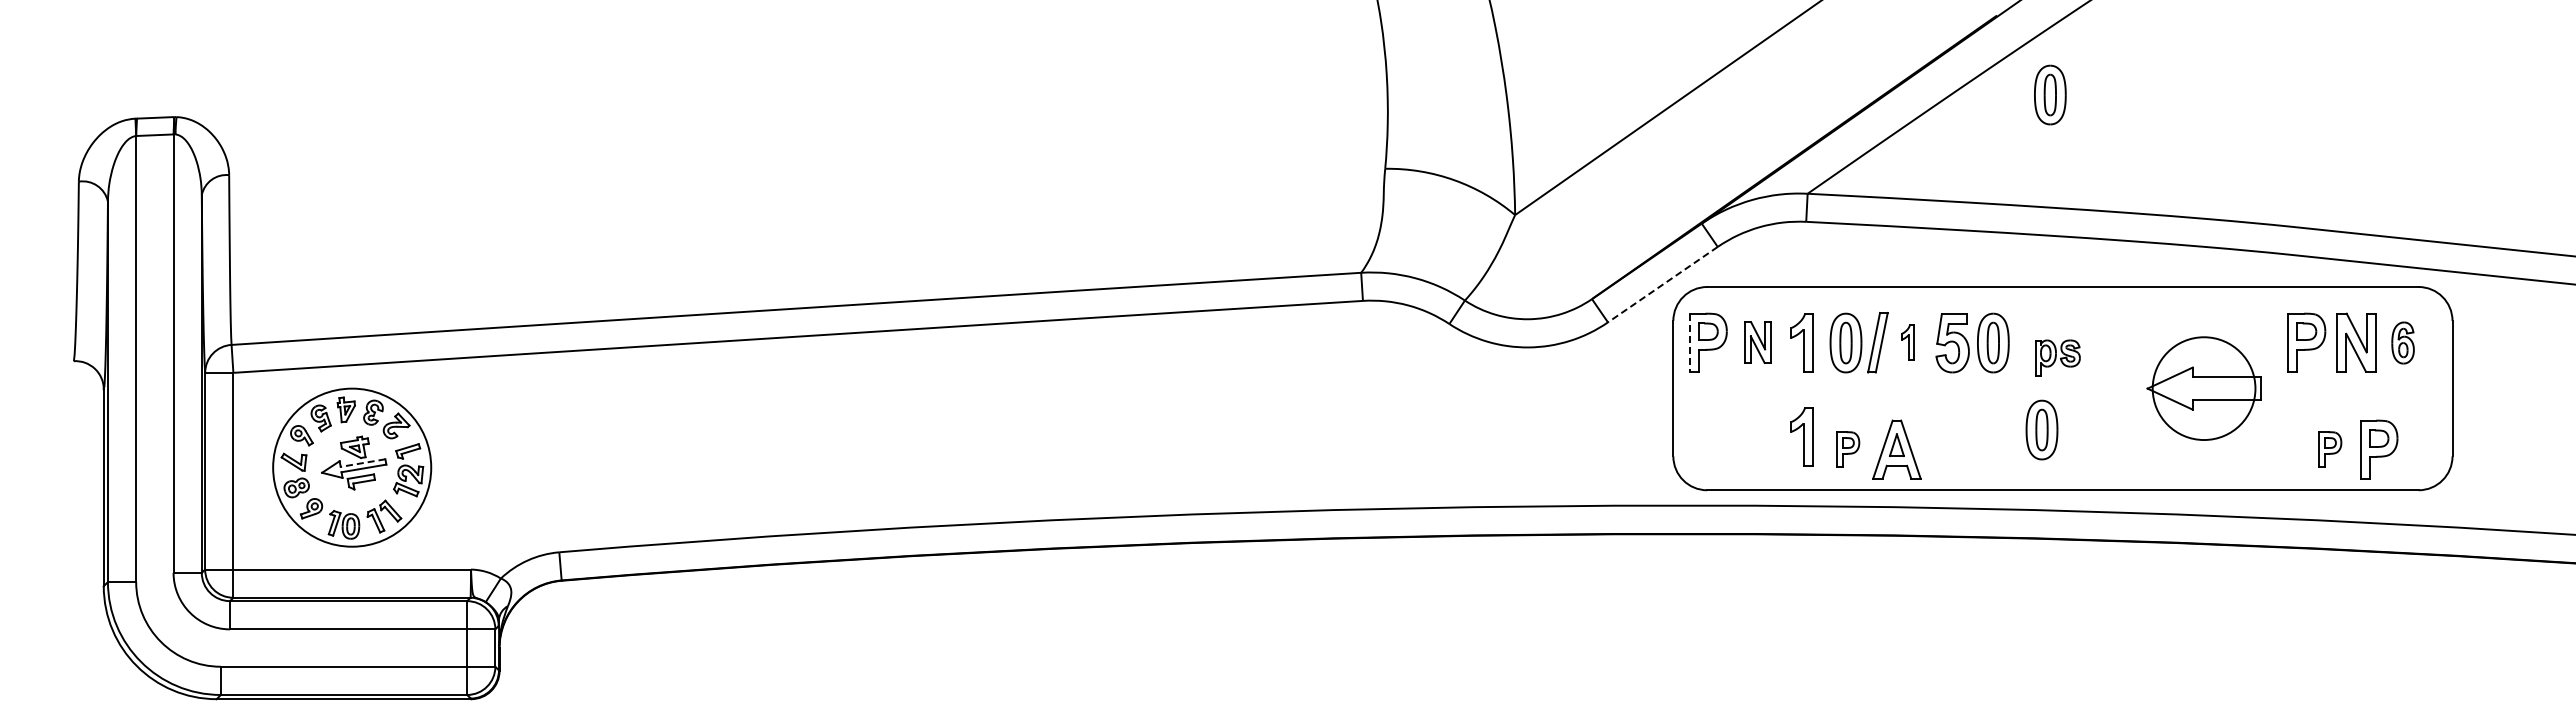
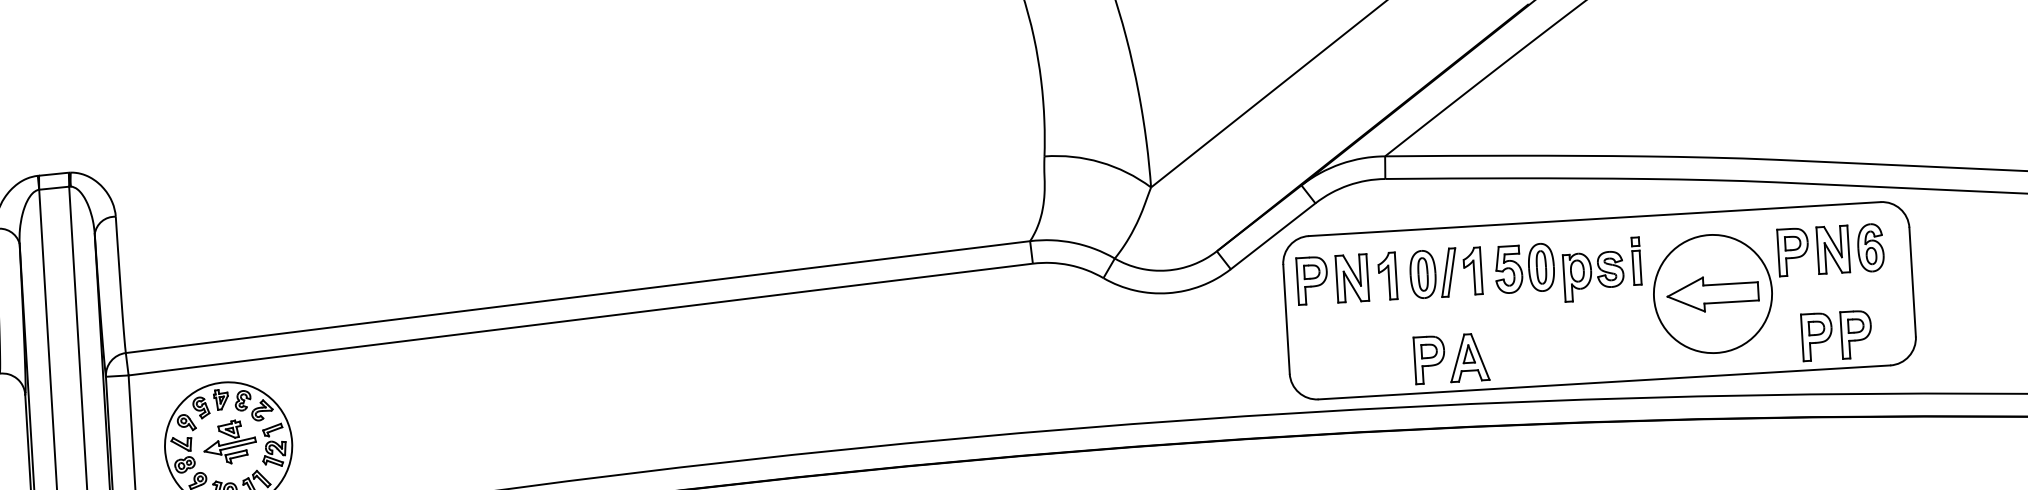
part: (2050, 94) -> (1575, 64), removed
line: (1662, 284) -> (1272, 236), dashed -> solid
part: (1757, 342) -> (1351, 278), size x1.43
part: (1907, 342) -> (1472, 271), size x1.67
part: (2111, 342) -> (1636, 261), added
part: (2402, 342) -> (1870, 247), size x1.43
line: (1689, 343) -> (1297, 282), dashed -> solid
part: (2057, 357) -> (1593, 275), size x1.67
circle: (2203, 388) -> (1712, 293), size x1.43
part: (2041, 429) -> (1584, 334), removed
part: (1801, 436) -> (1391, 351), removed
part: (1848, 449) -> (1430, 359), size x1.67
part: (2330, 449) -> (1817, 336), size x1.67
line: (363, 463) -> (237, 442), dashed -> solid

